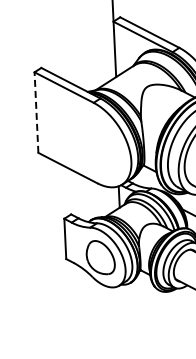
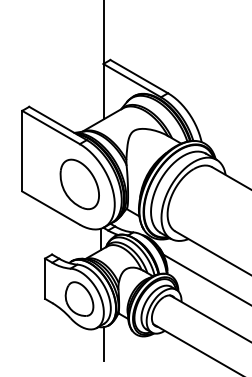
line: (36, 111) -> (22, 150), dashed -> solid
part: (95, 143) -> (79, 184), added
line: (126, 300) -> (103, 343), added

